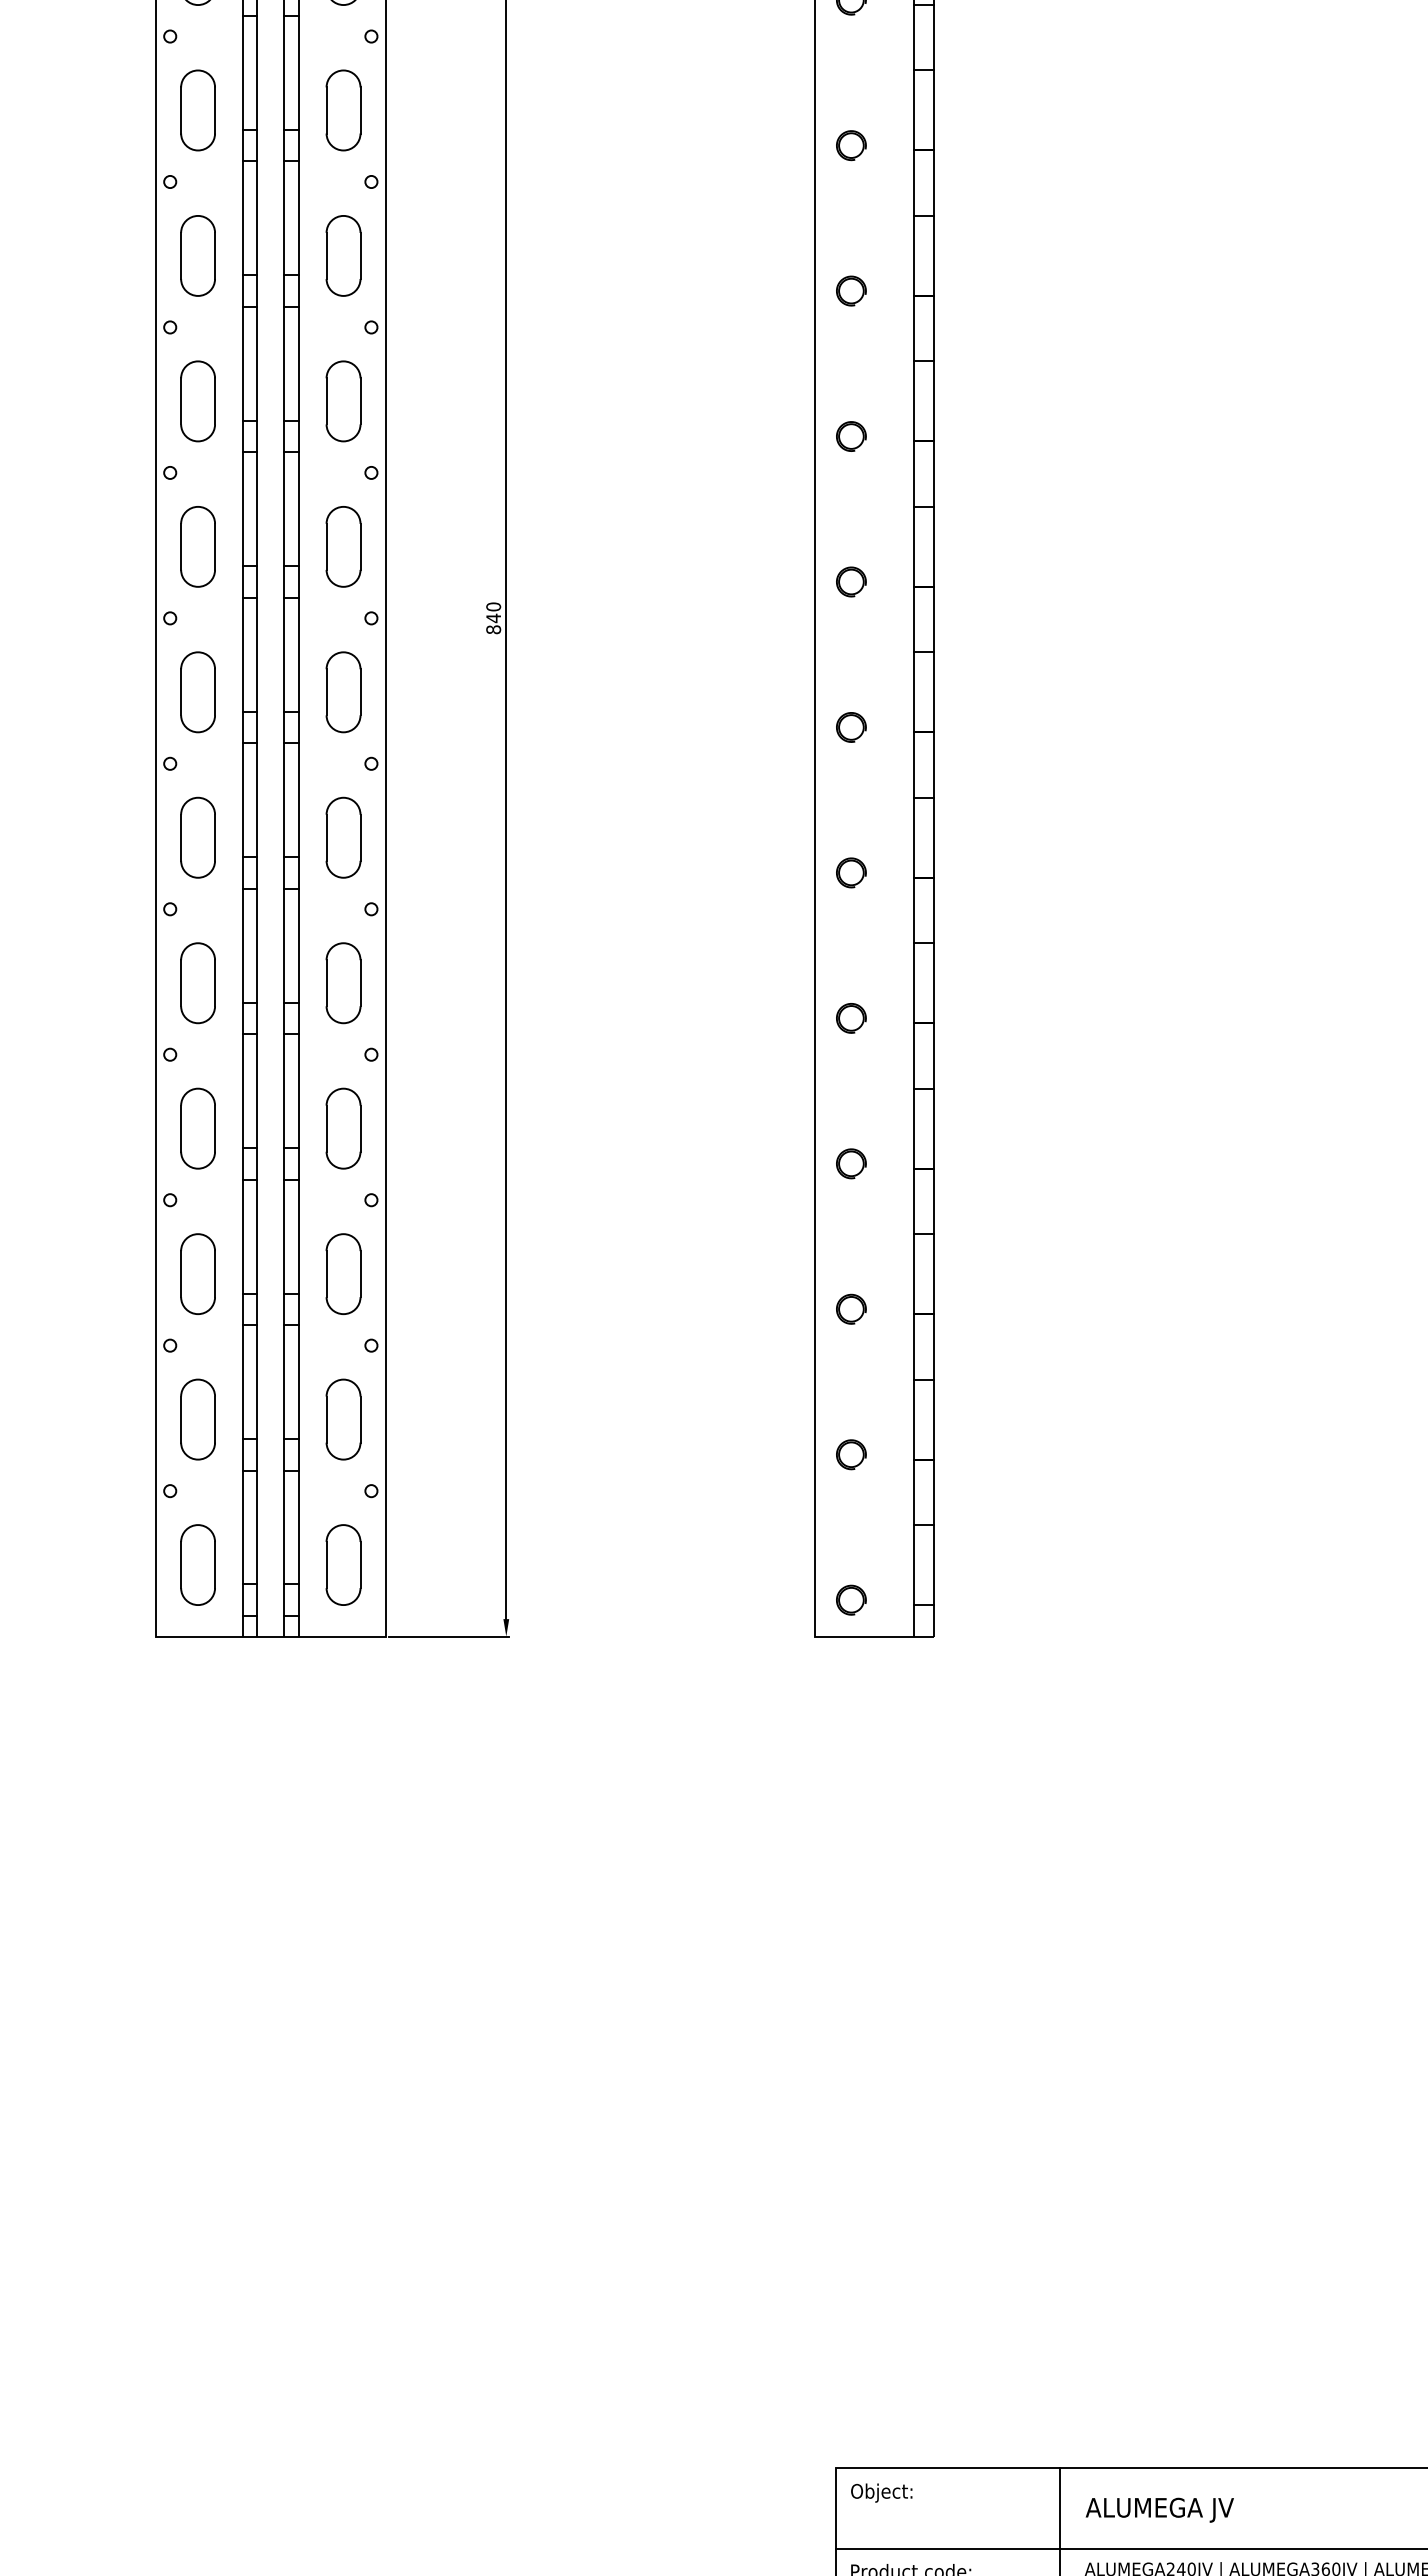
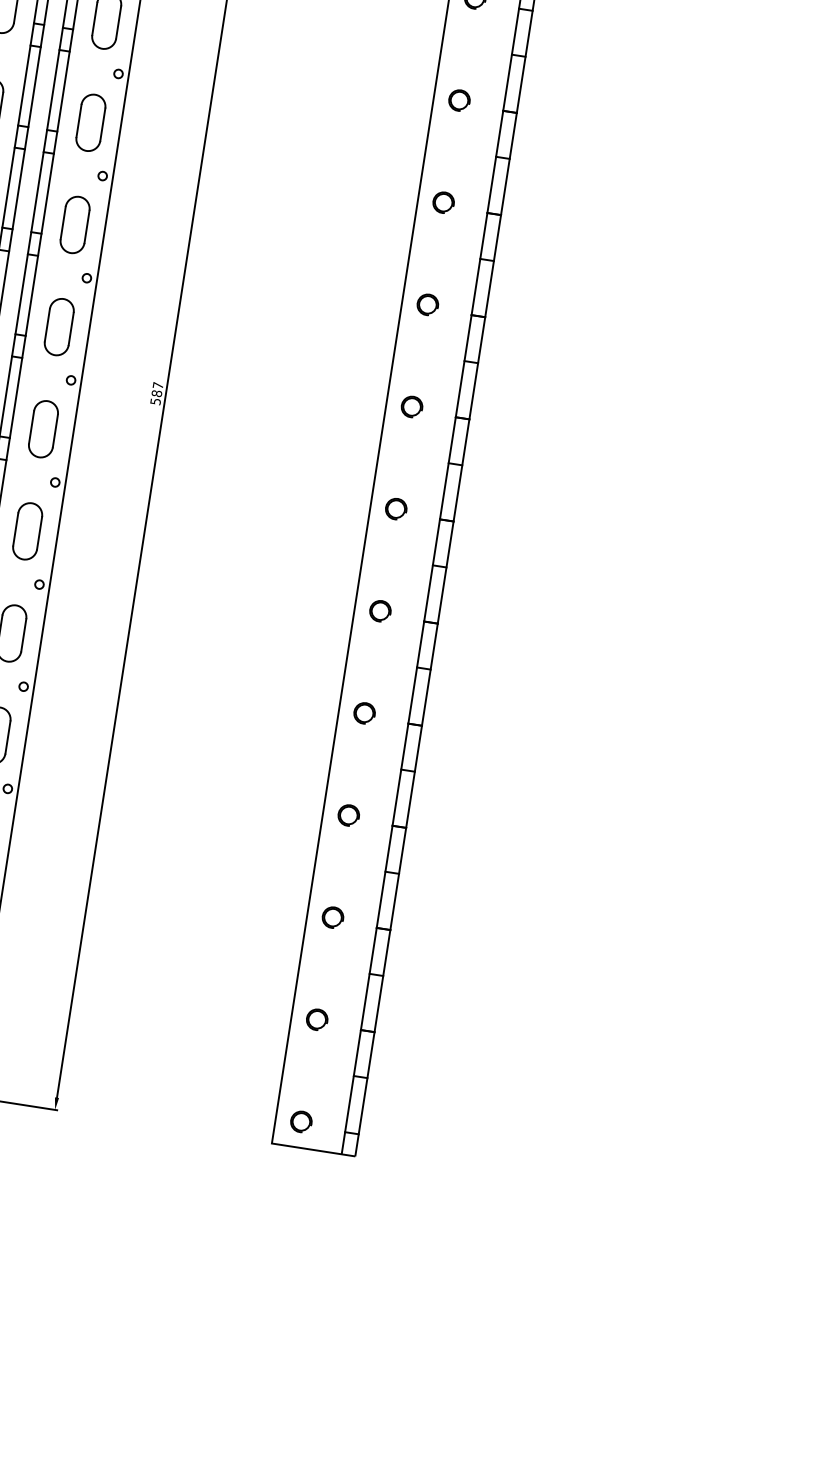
text: (493, 618) -> (156, 393), 840 -> 587

